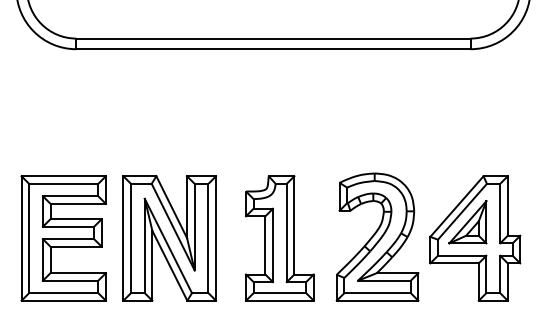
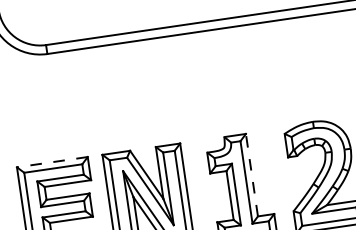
line: (63, 176) -> (52, 162), solid -> dashed
line: (294, 224) -> (251, 174), solid -> dashed

